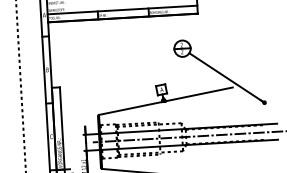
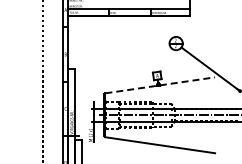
line: (166, 101) -> (160, 85), solid -> dashed

